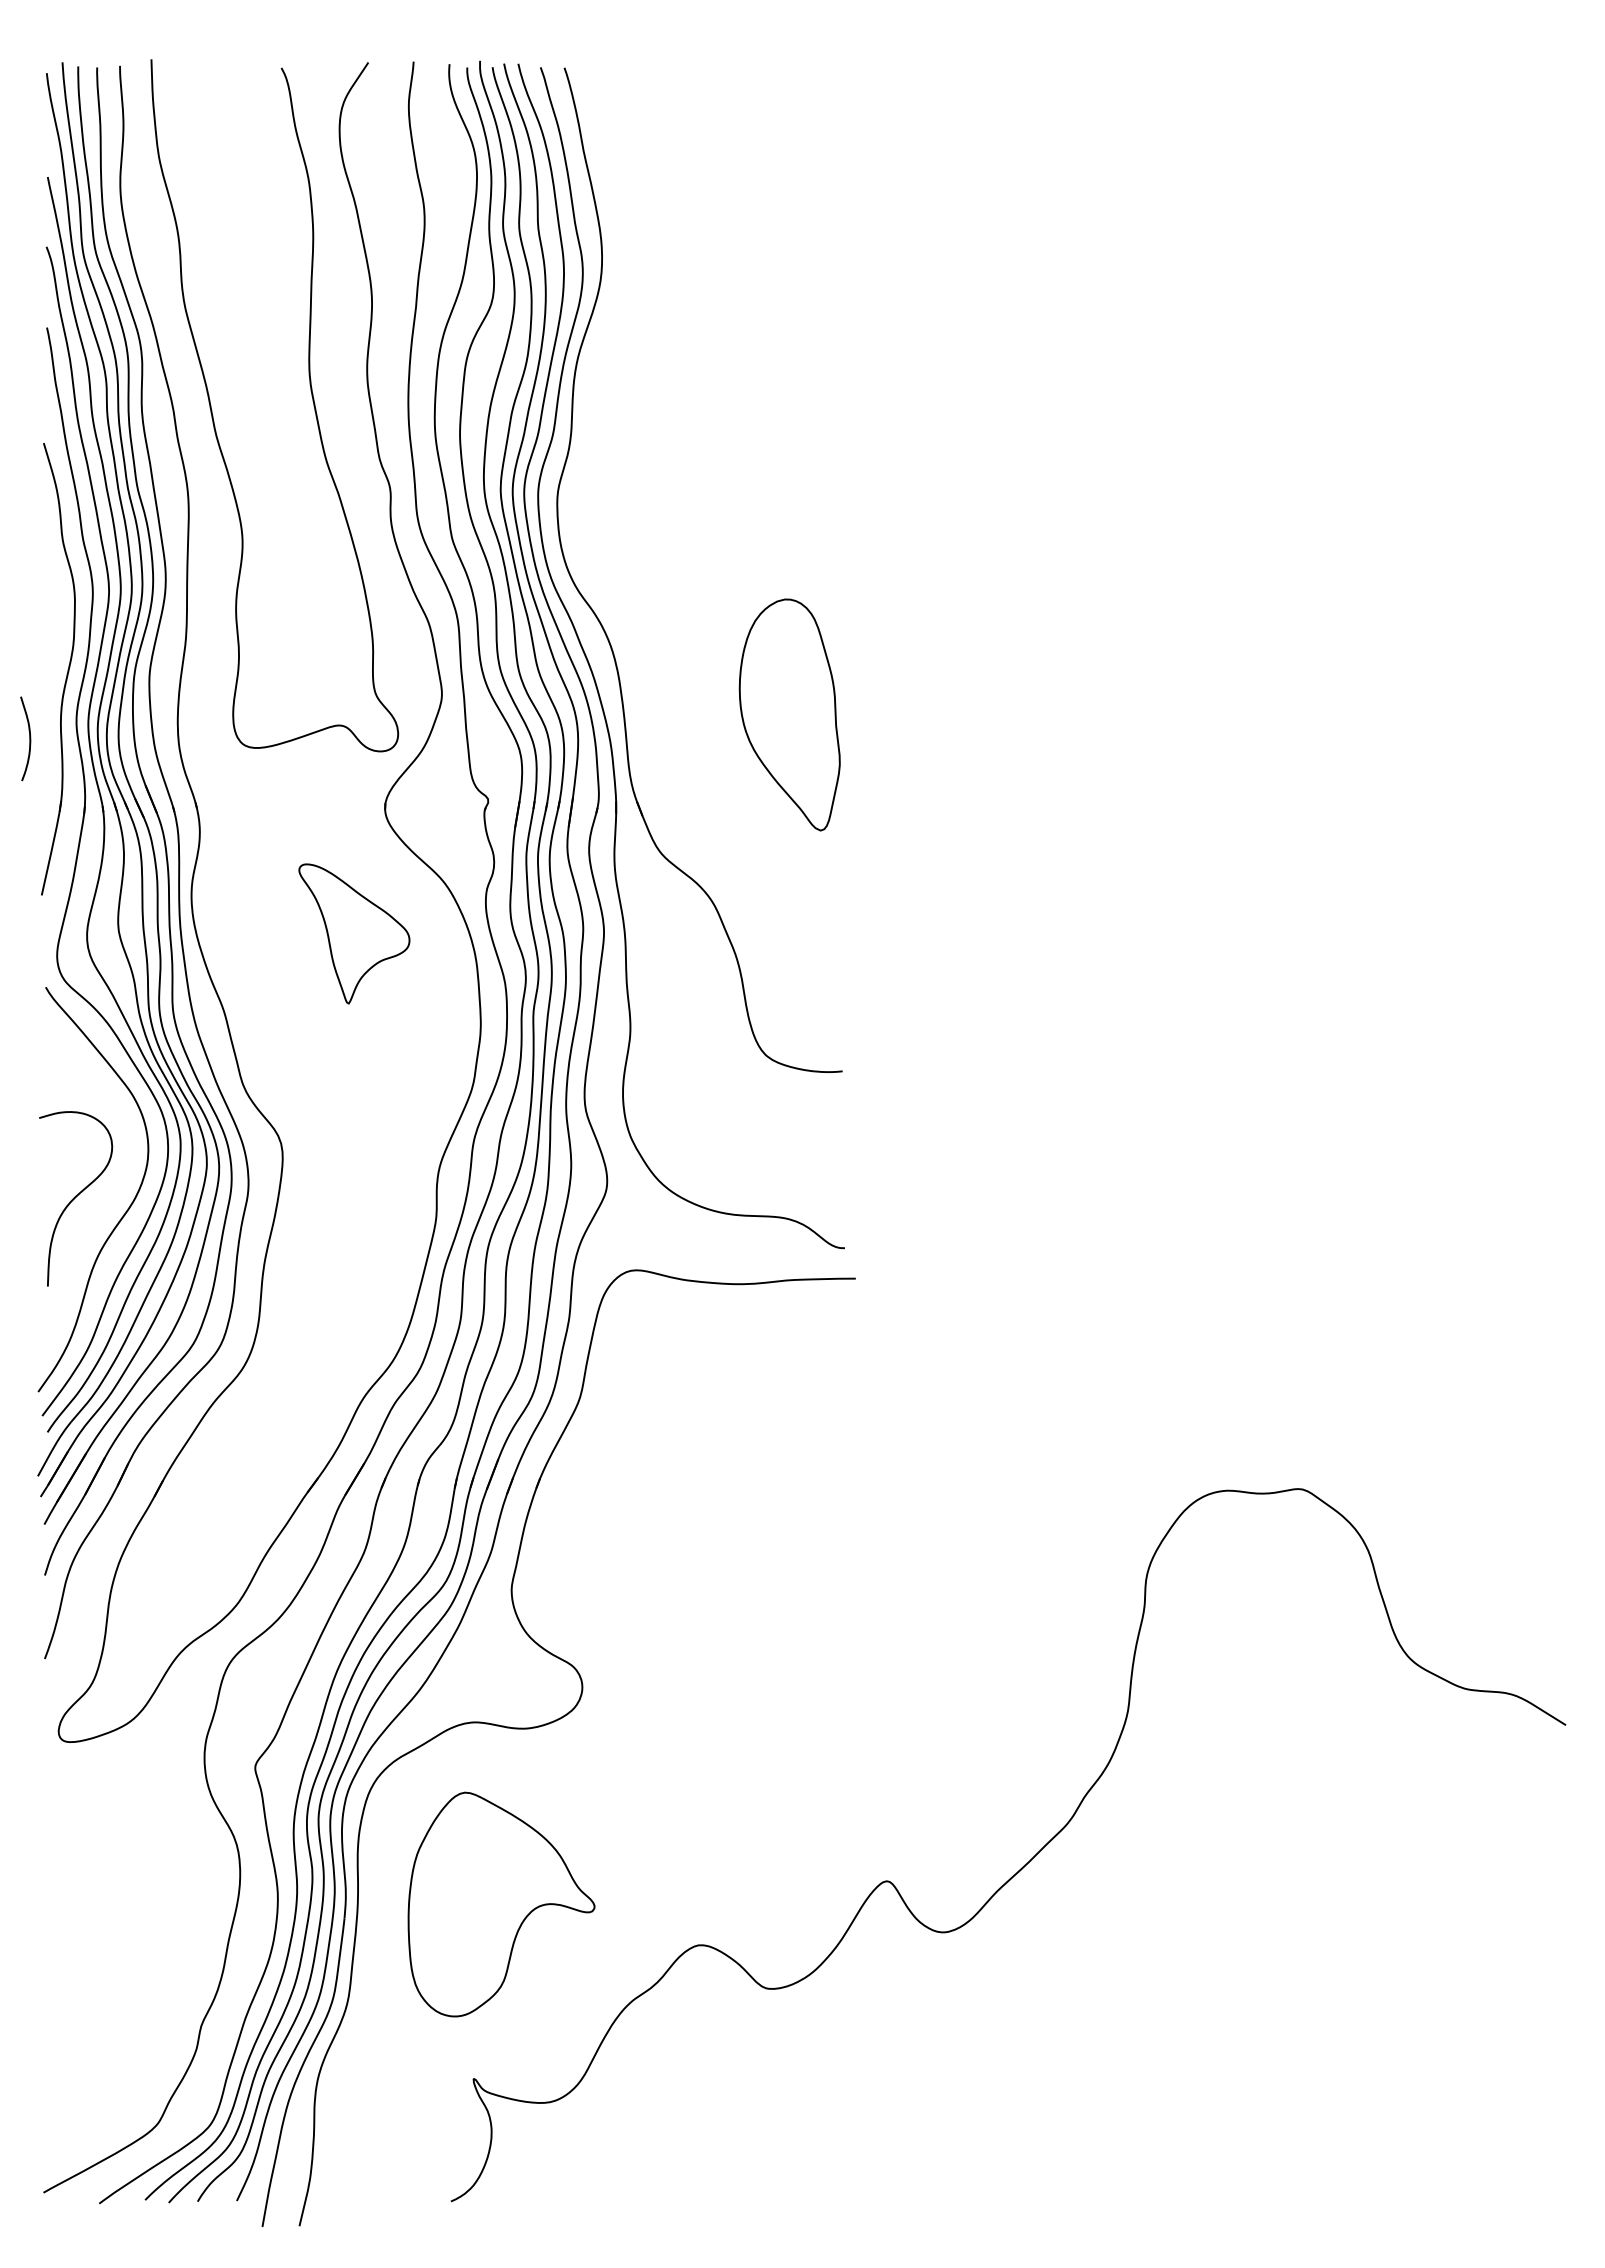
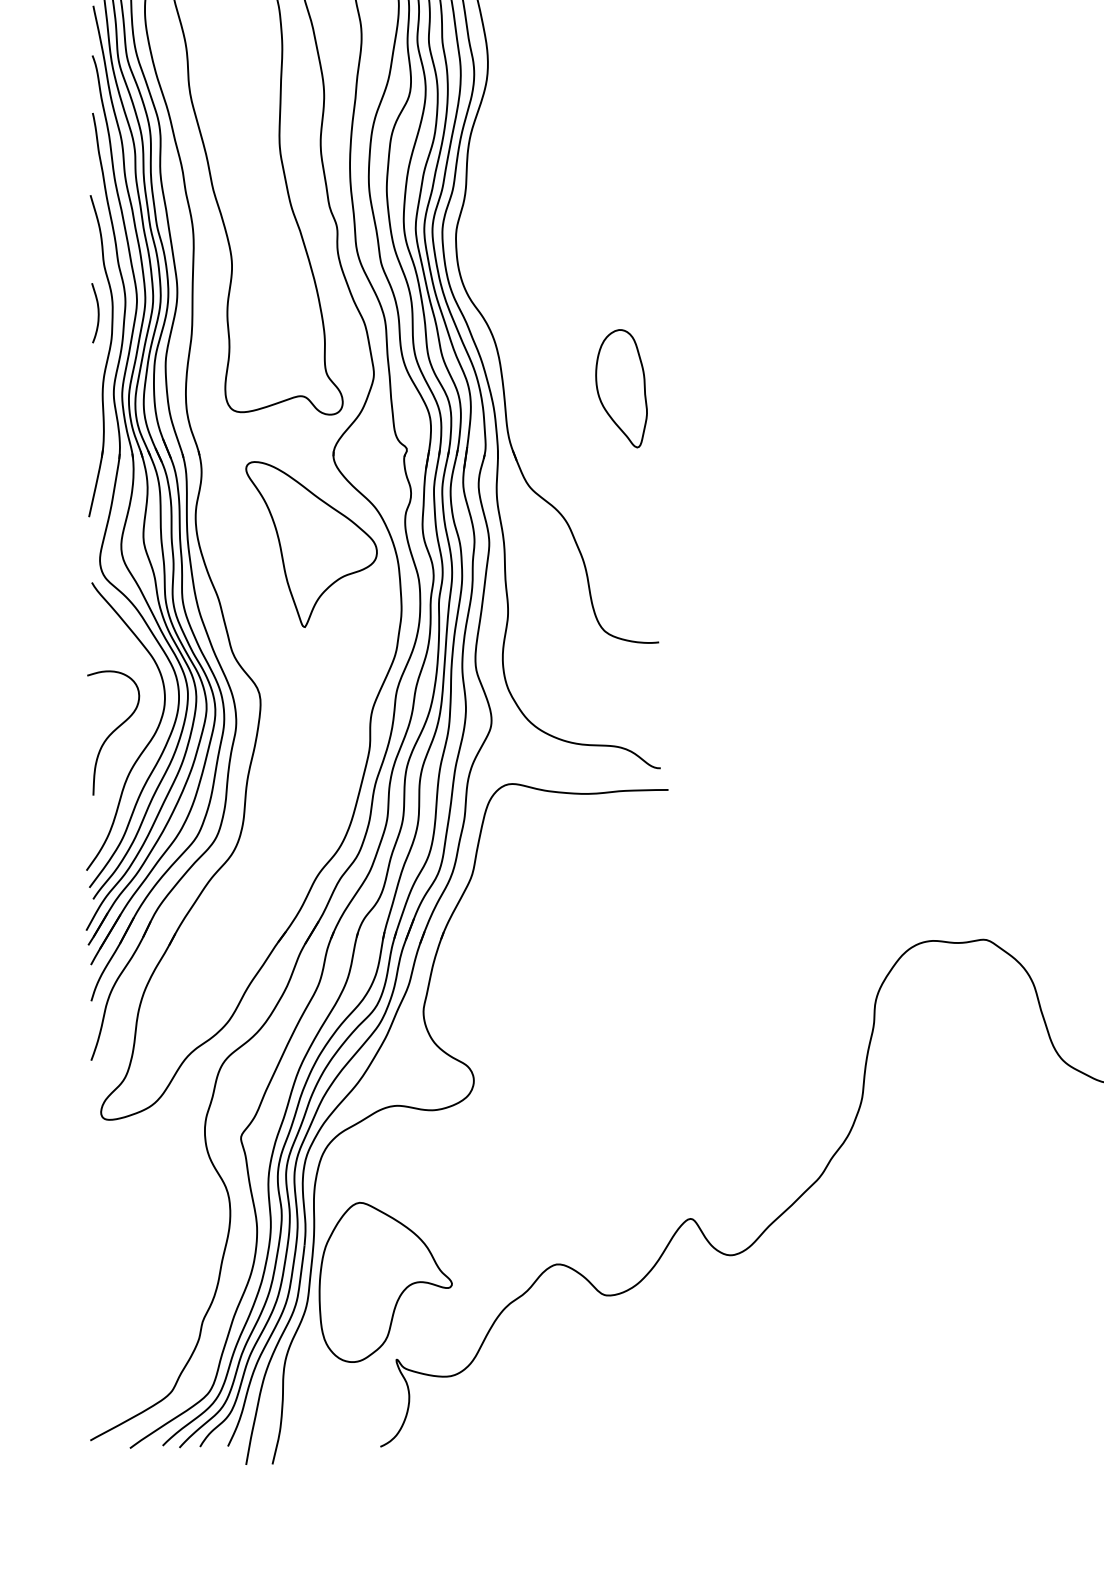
part: (789, 714) -> (621, 388), size x0.71
curve: (29, 738) -> (98, 312), moved
part: (354, 933) -> (311, 544), size x1.67
part: (501, 1904) -> (385, 1282), moved

